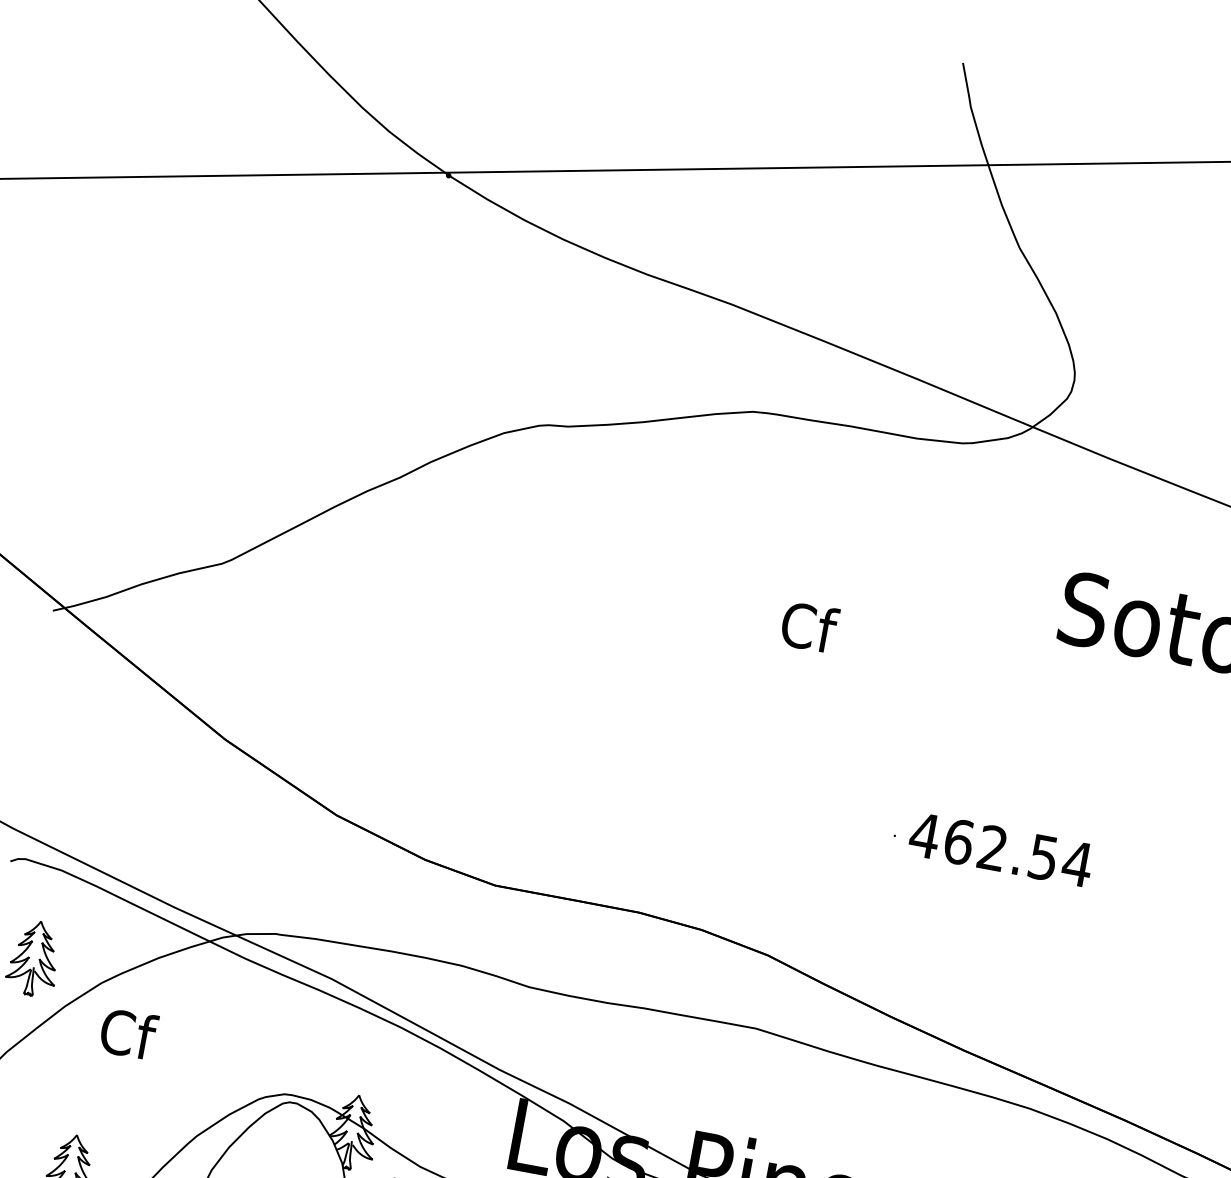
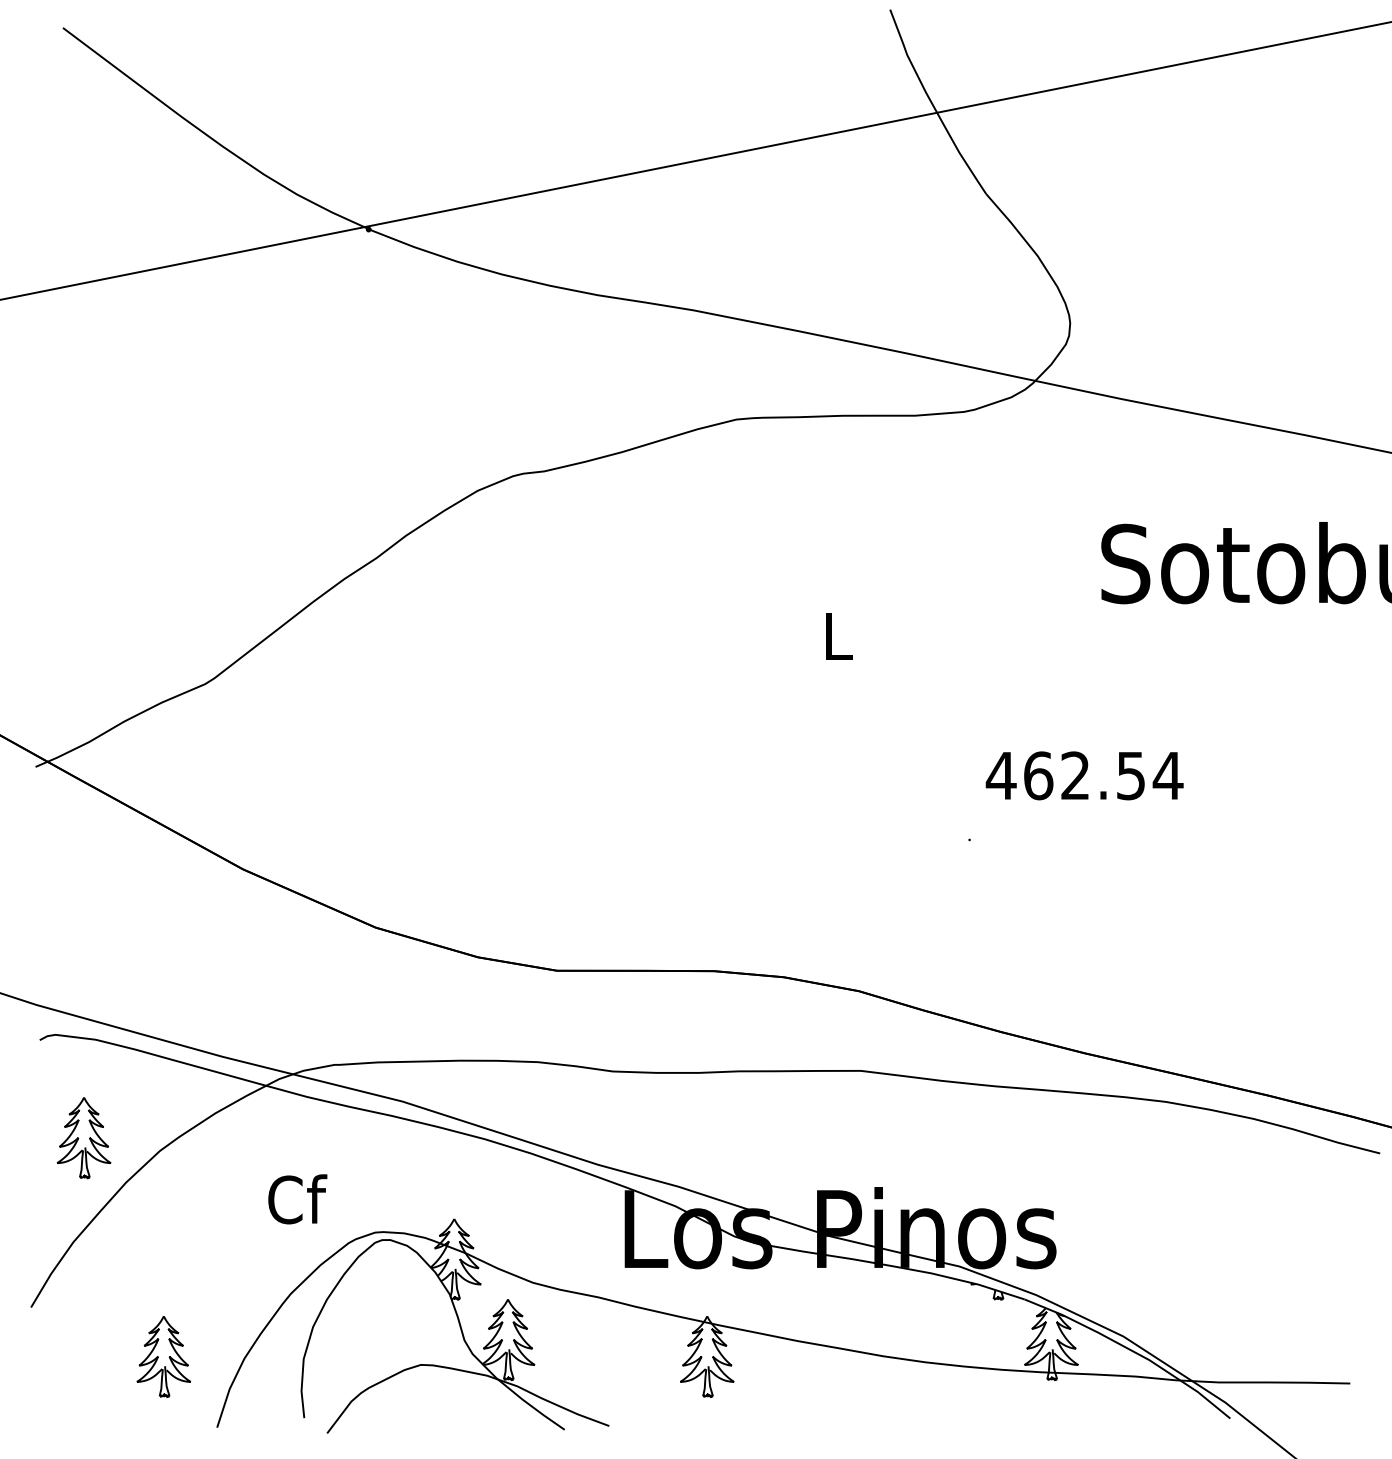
text: (809, 627) -> (838, 636), Cf -> L
text: (1001, 849) -> (1084, 775), moved
text: (128, 1034) -> (297, 1199), moved

